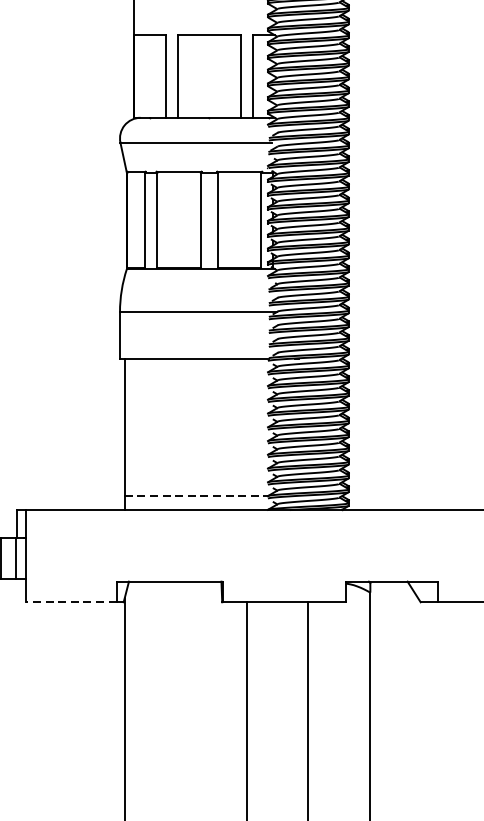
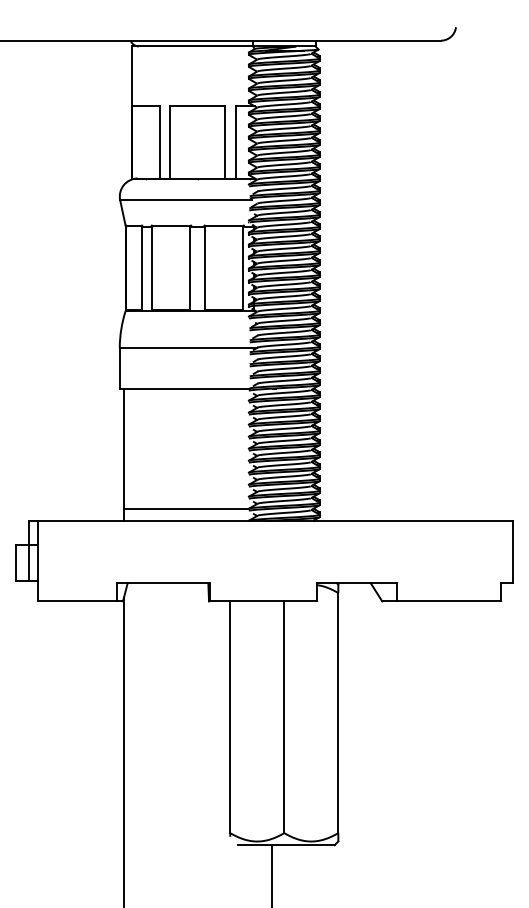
line: (196, 495) -> (186, 508), dashed -> solid
line: (70, 602) -> (76, 601), dashed -> solid

